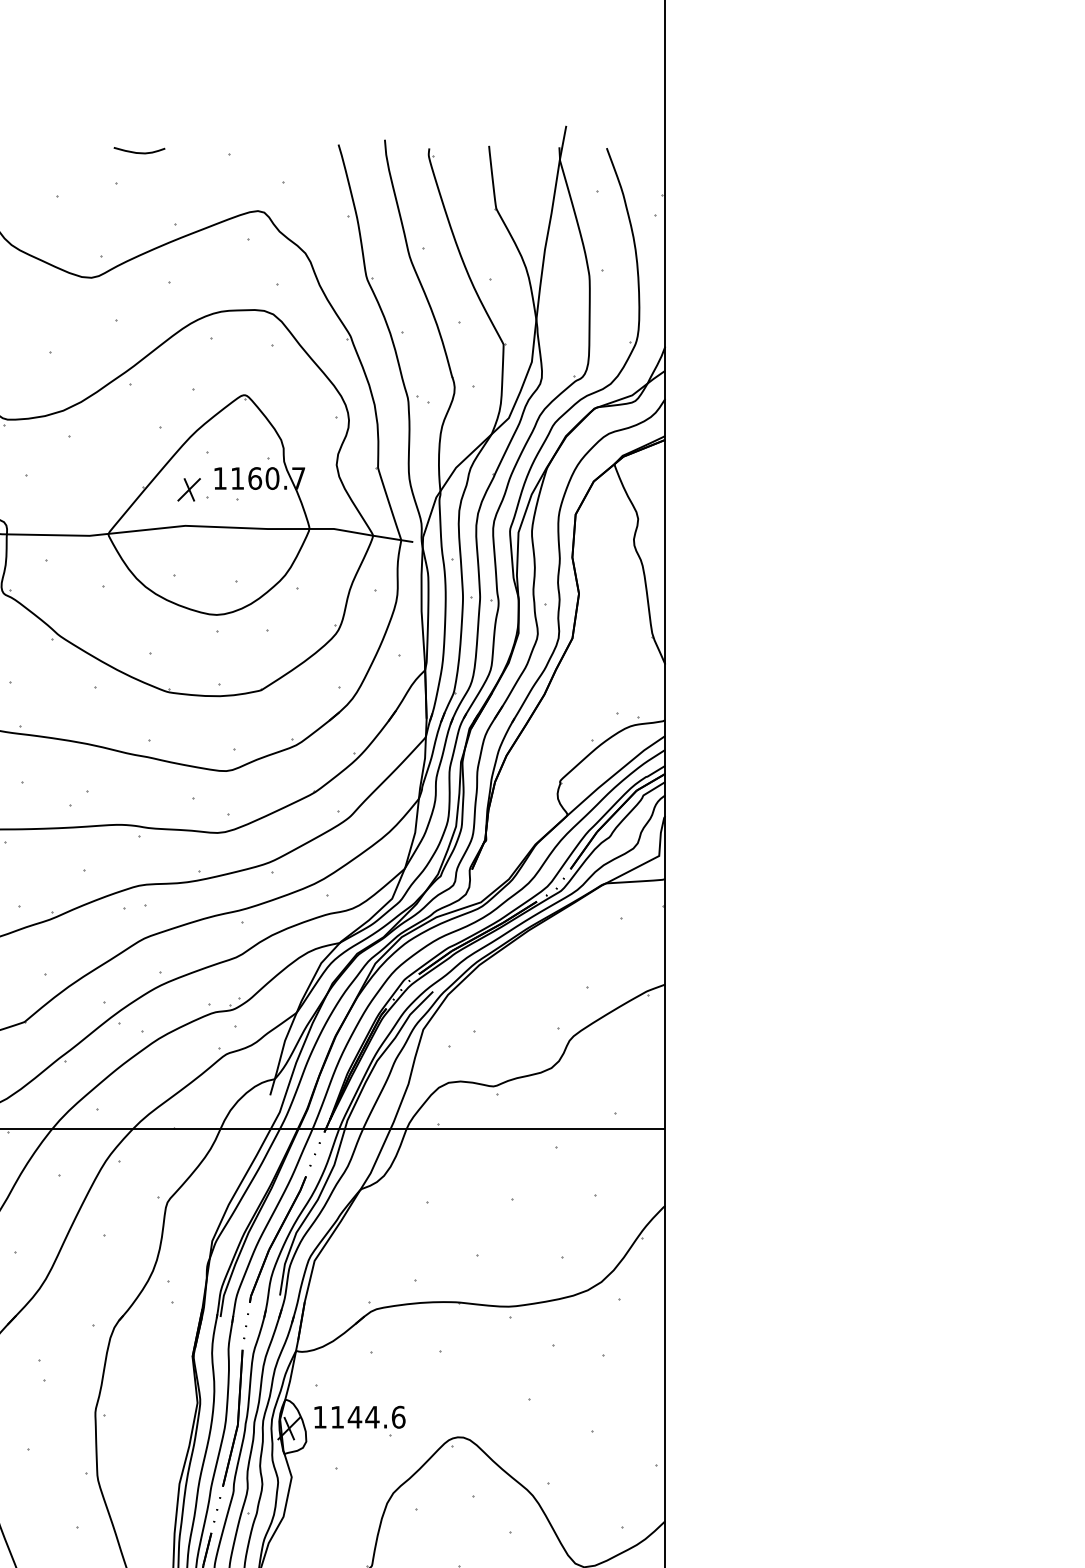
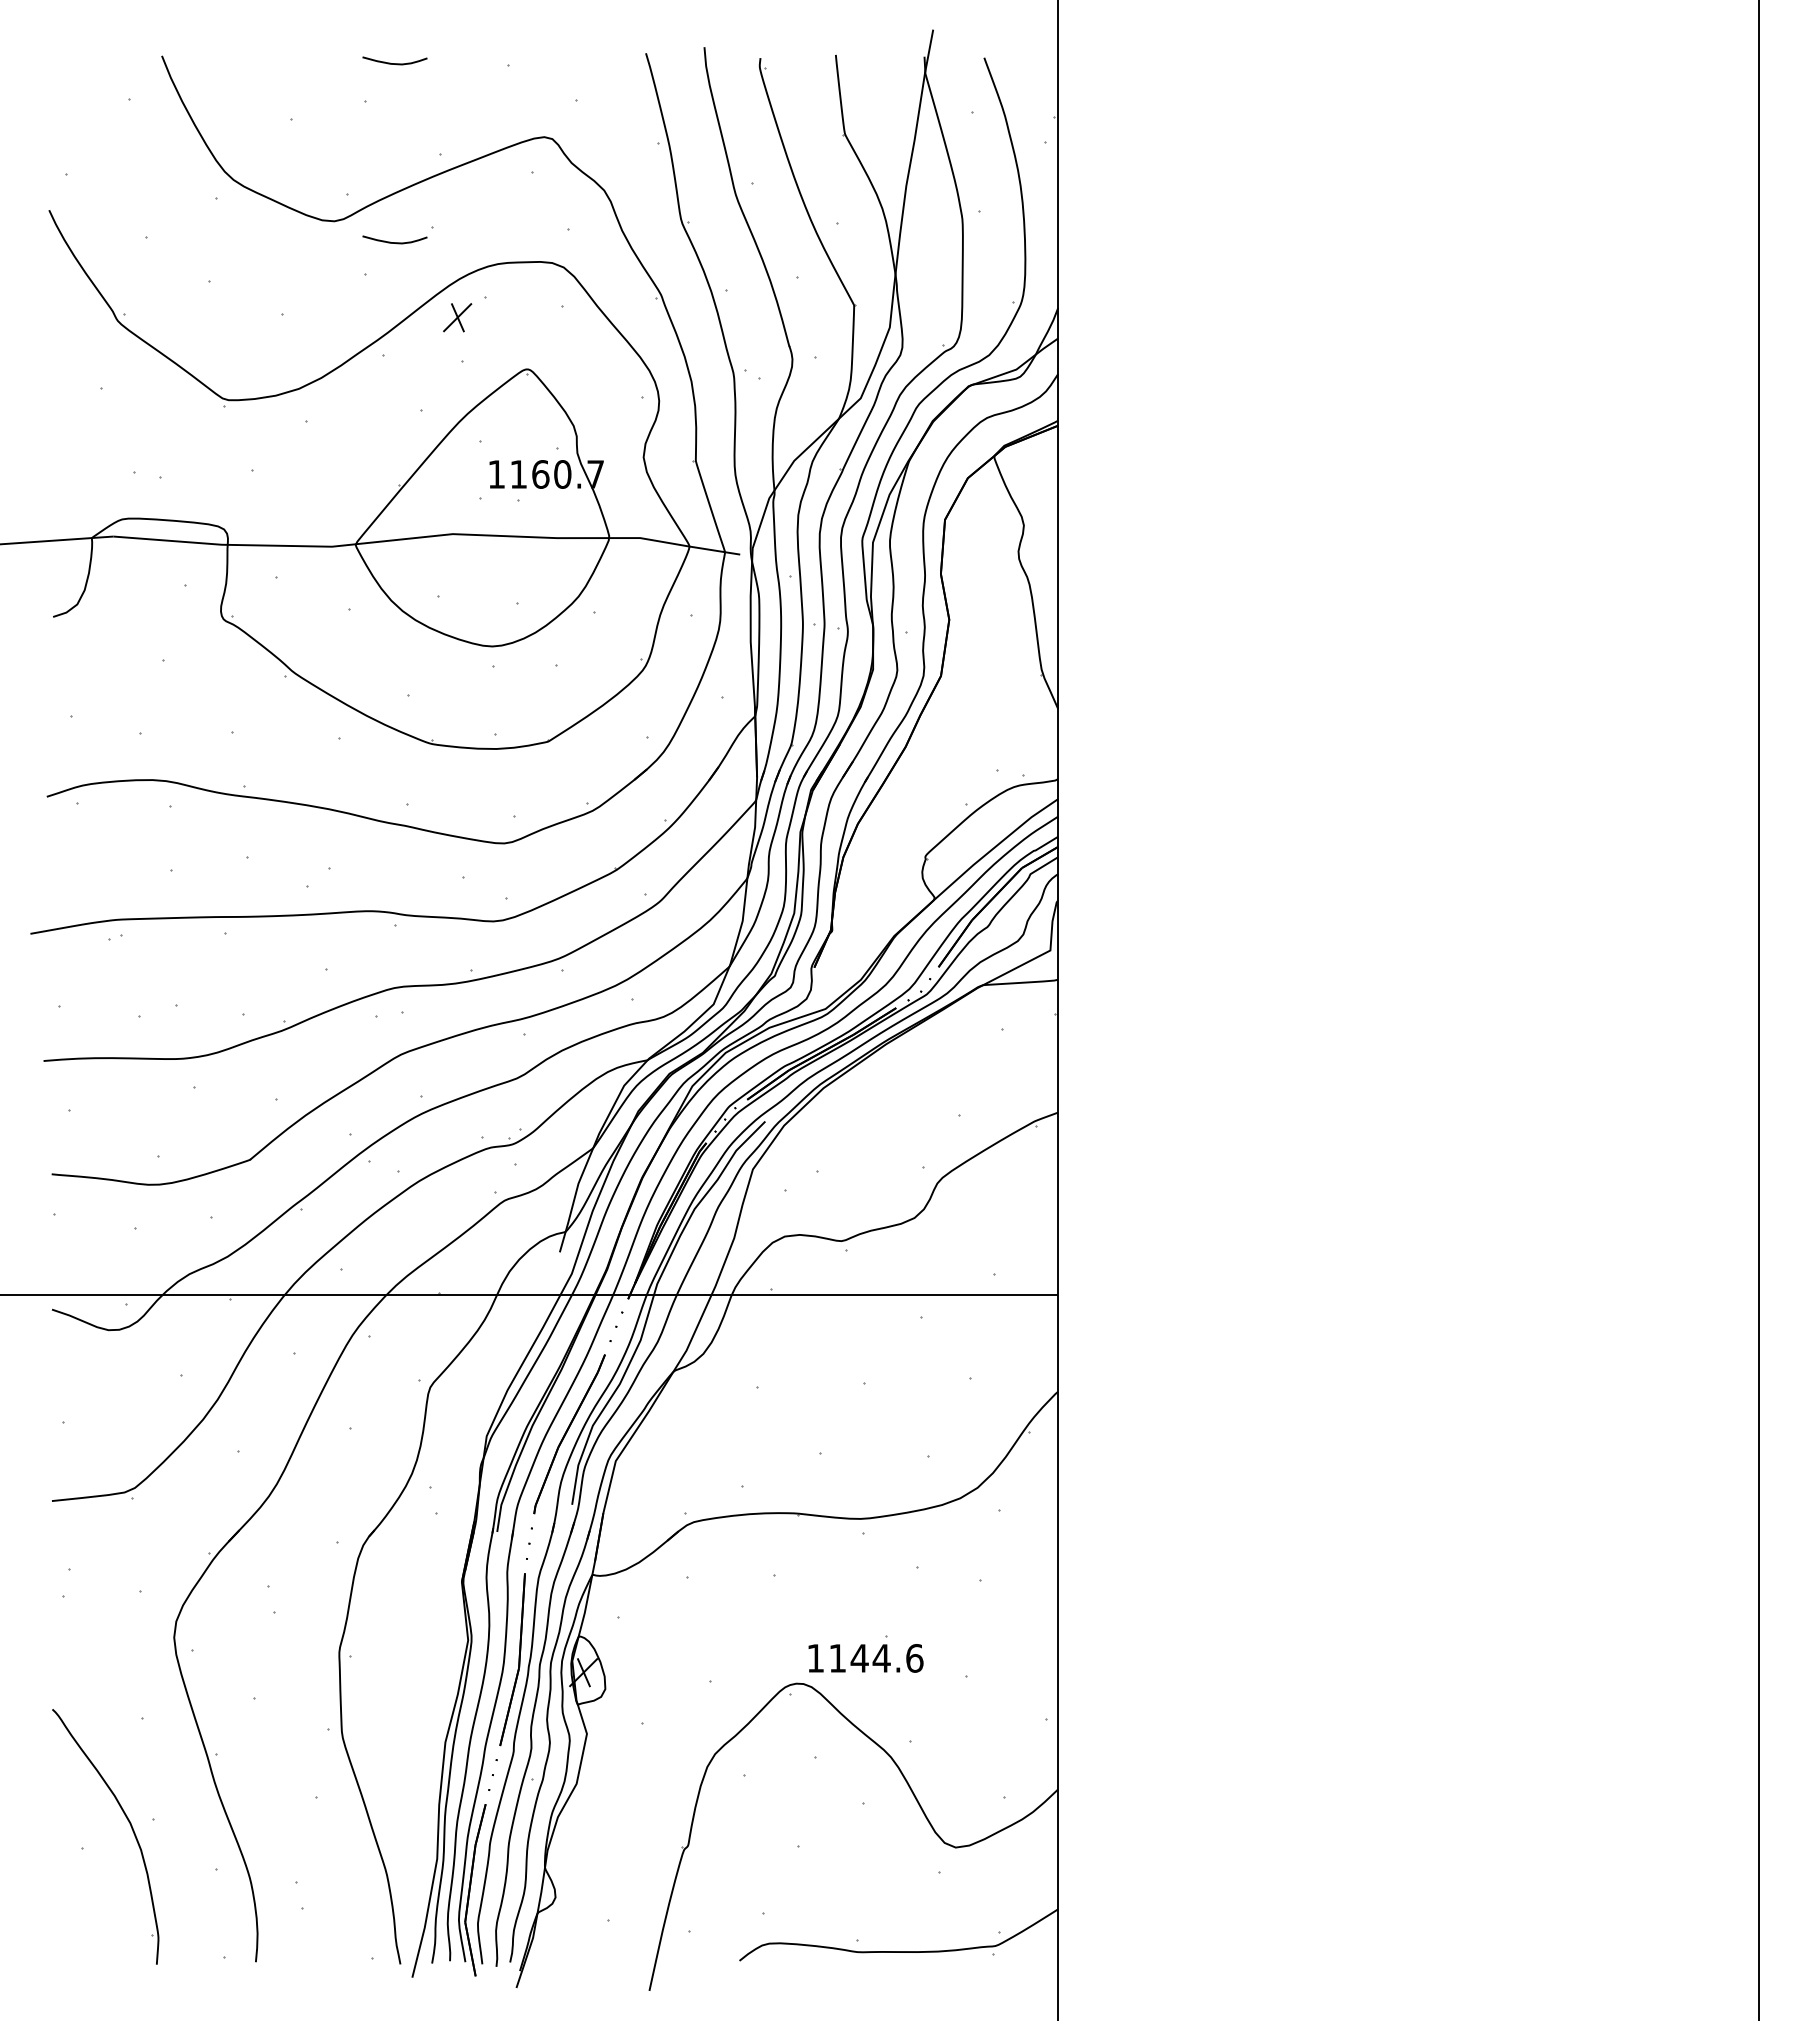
curve: (139, 294) -> (394, 242), added
part: (189, 489) -> (457, 317), moved
text: (359, 1417) -> (865, 1658), moved

